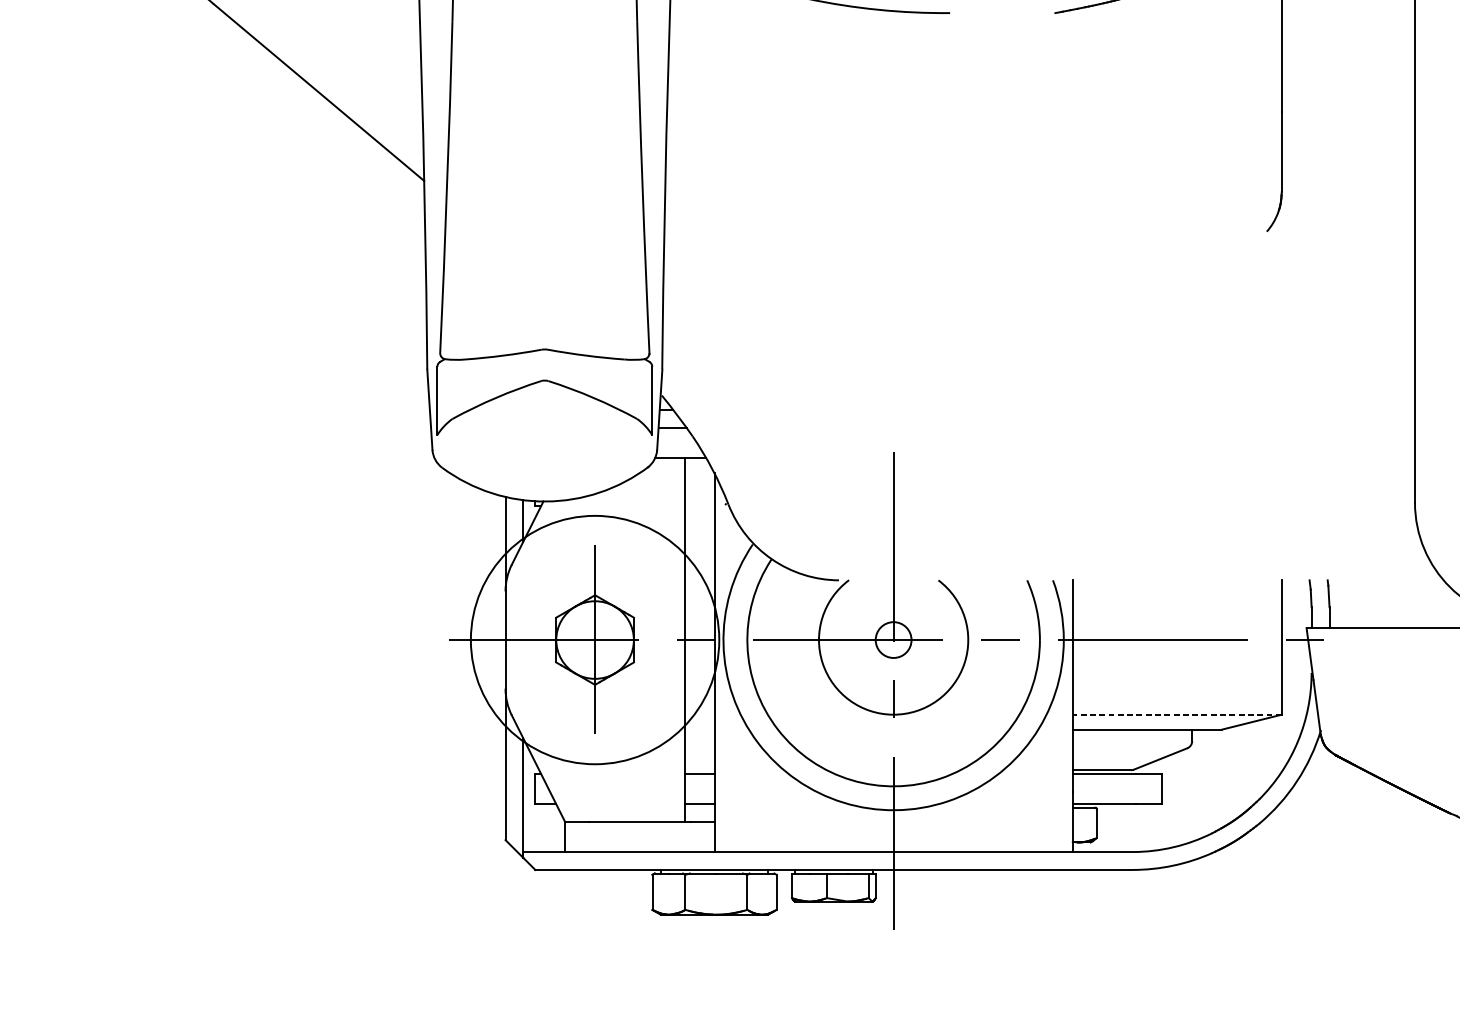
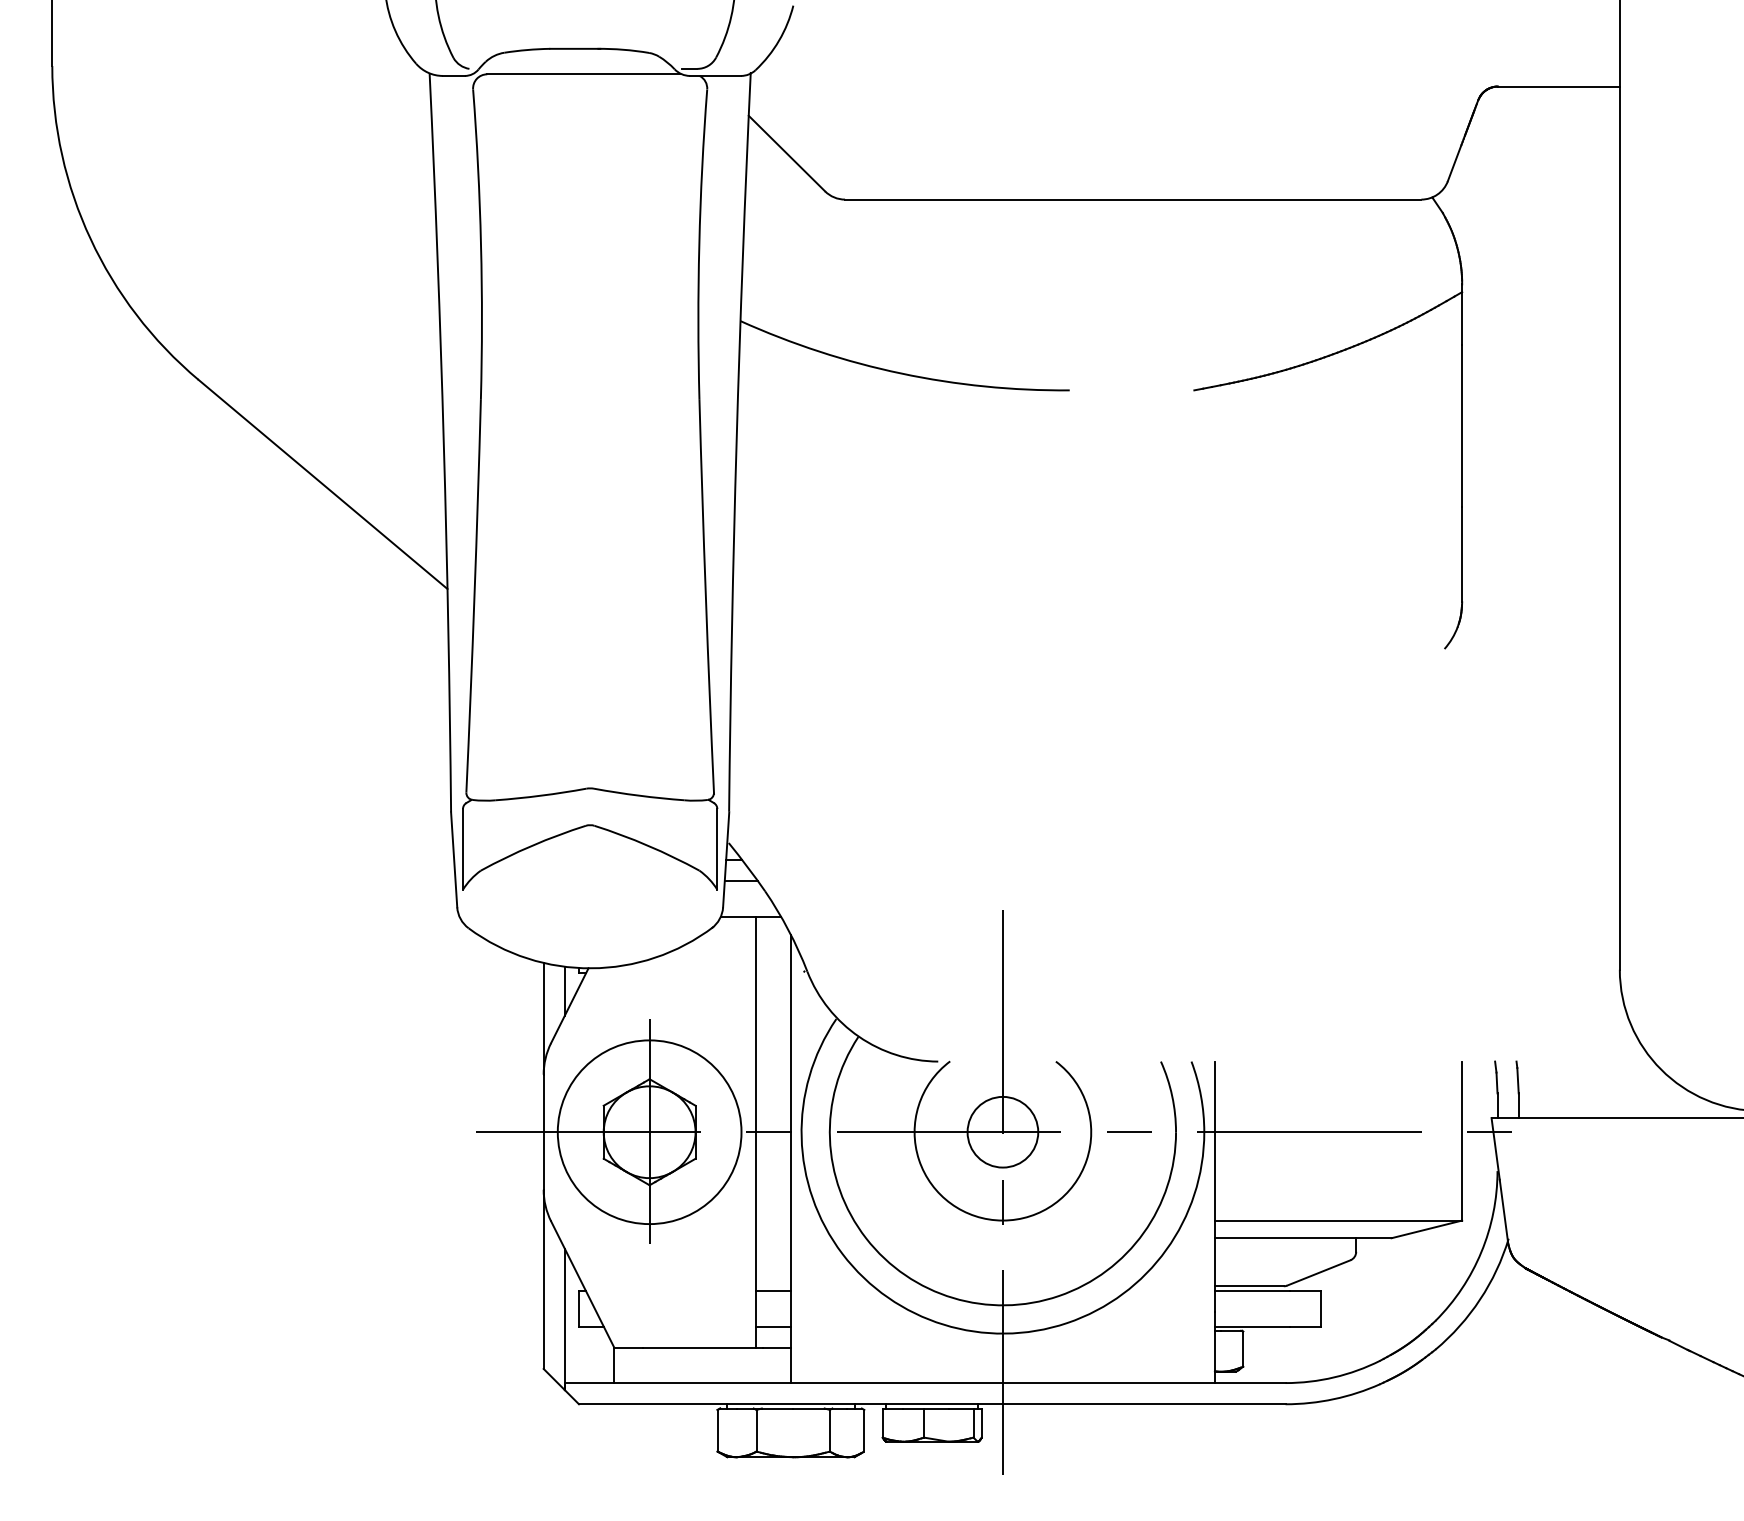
circle: (893, 639) -> (1002, 1131), size x1.67
circle: (594, 640) -> (649, 1132), size x0.62
line: (1177, 714) -> (1338, 1220), dashed -> solid

